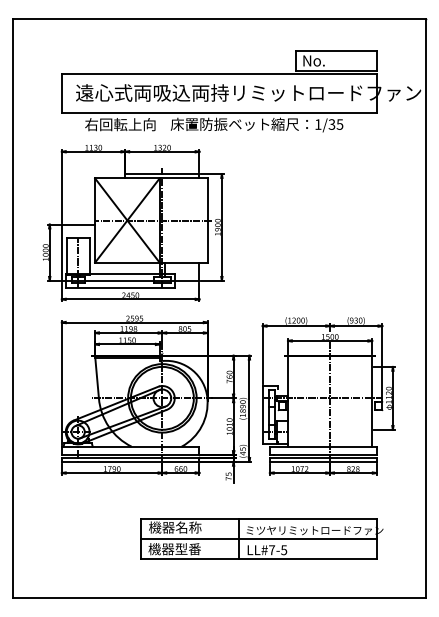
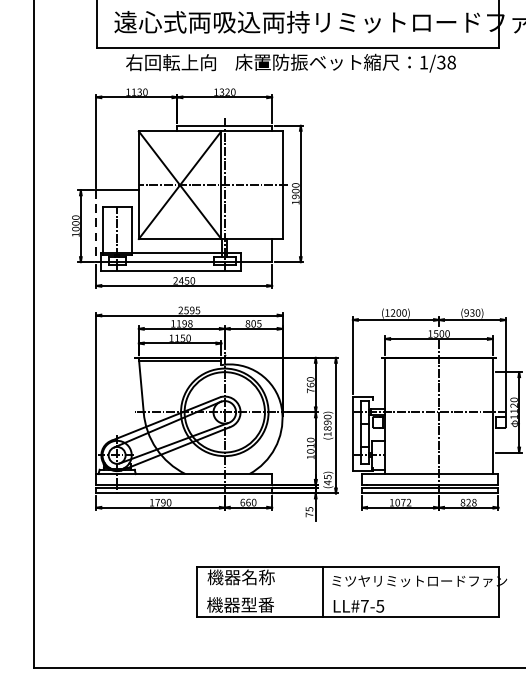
text: (339, 124) -> (451, 62), 1/35 -> 1/38
line: (61, 253) -> (95, 227), solid -> dashed
line: (258, 538) -> (347, 591), removed

